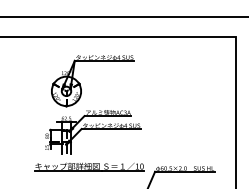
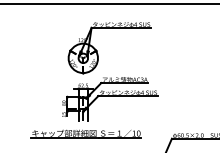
part: (89, 166) -> (86, 133), moved

